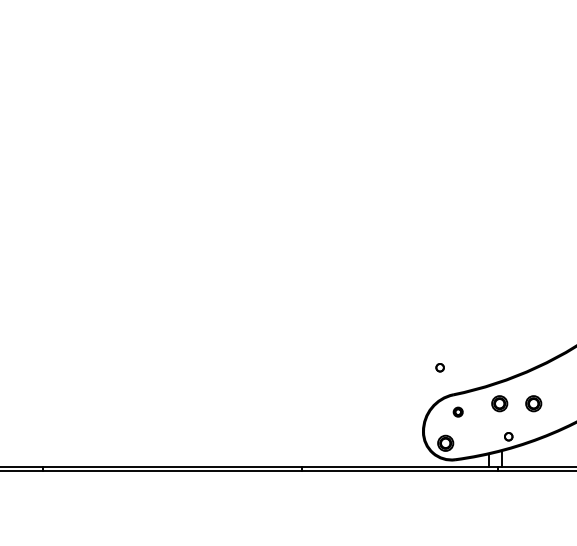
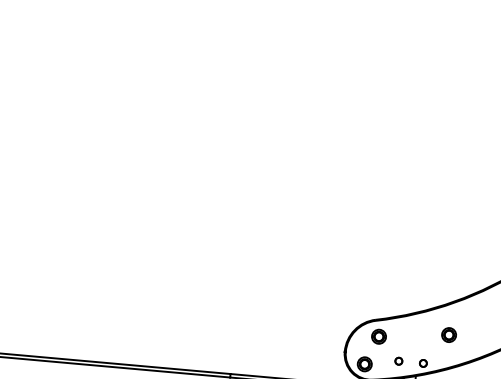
part: (439, 367) -> (398, 360), moved
part: (499, 403) -> (417, 332), removed
part: (457, 411) -> (378, 335), size x1.67

